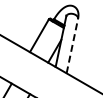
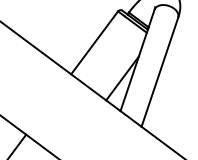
line: (72, 46) -> (160, 72), dashed -> solid

